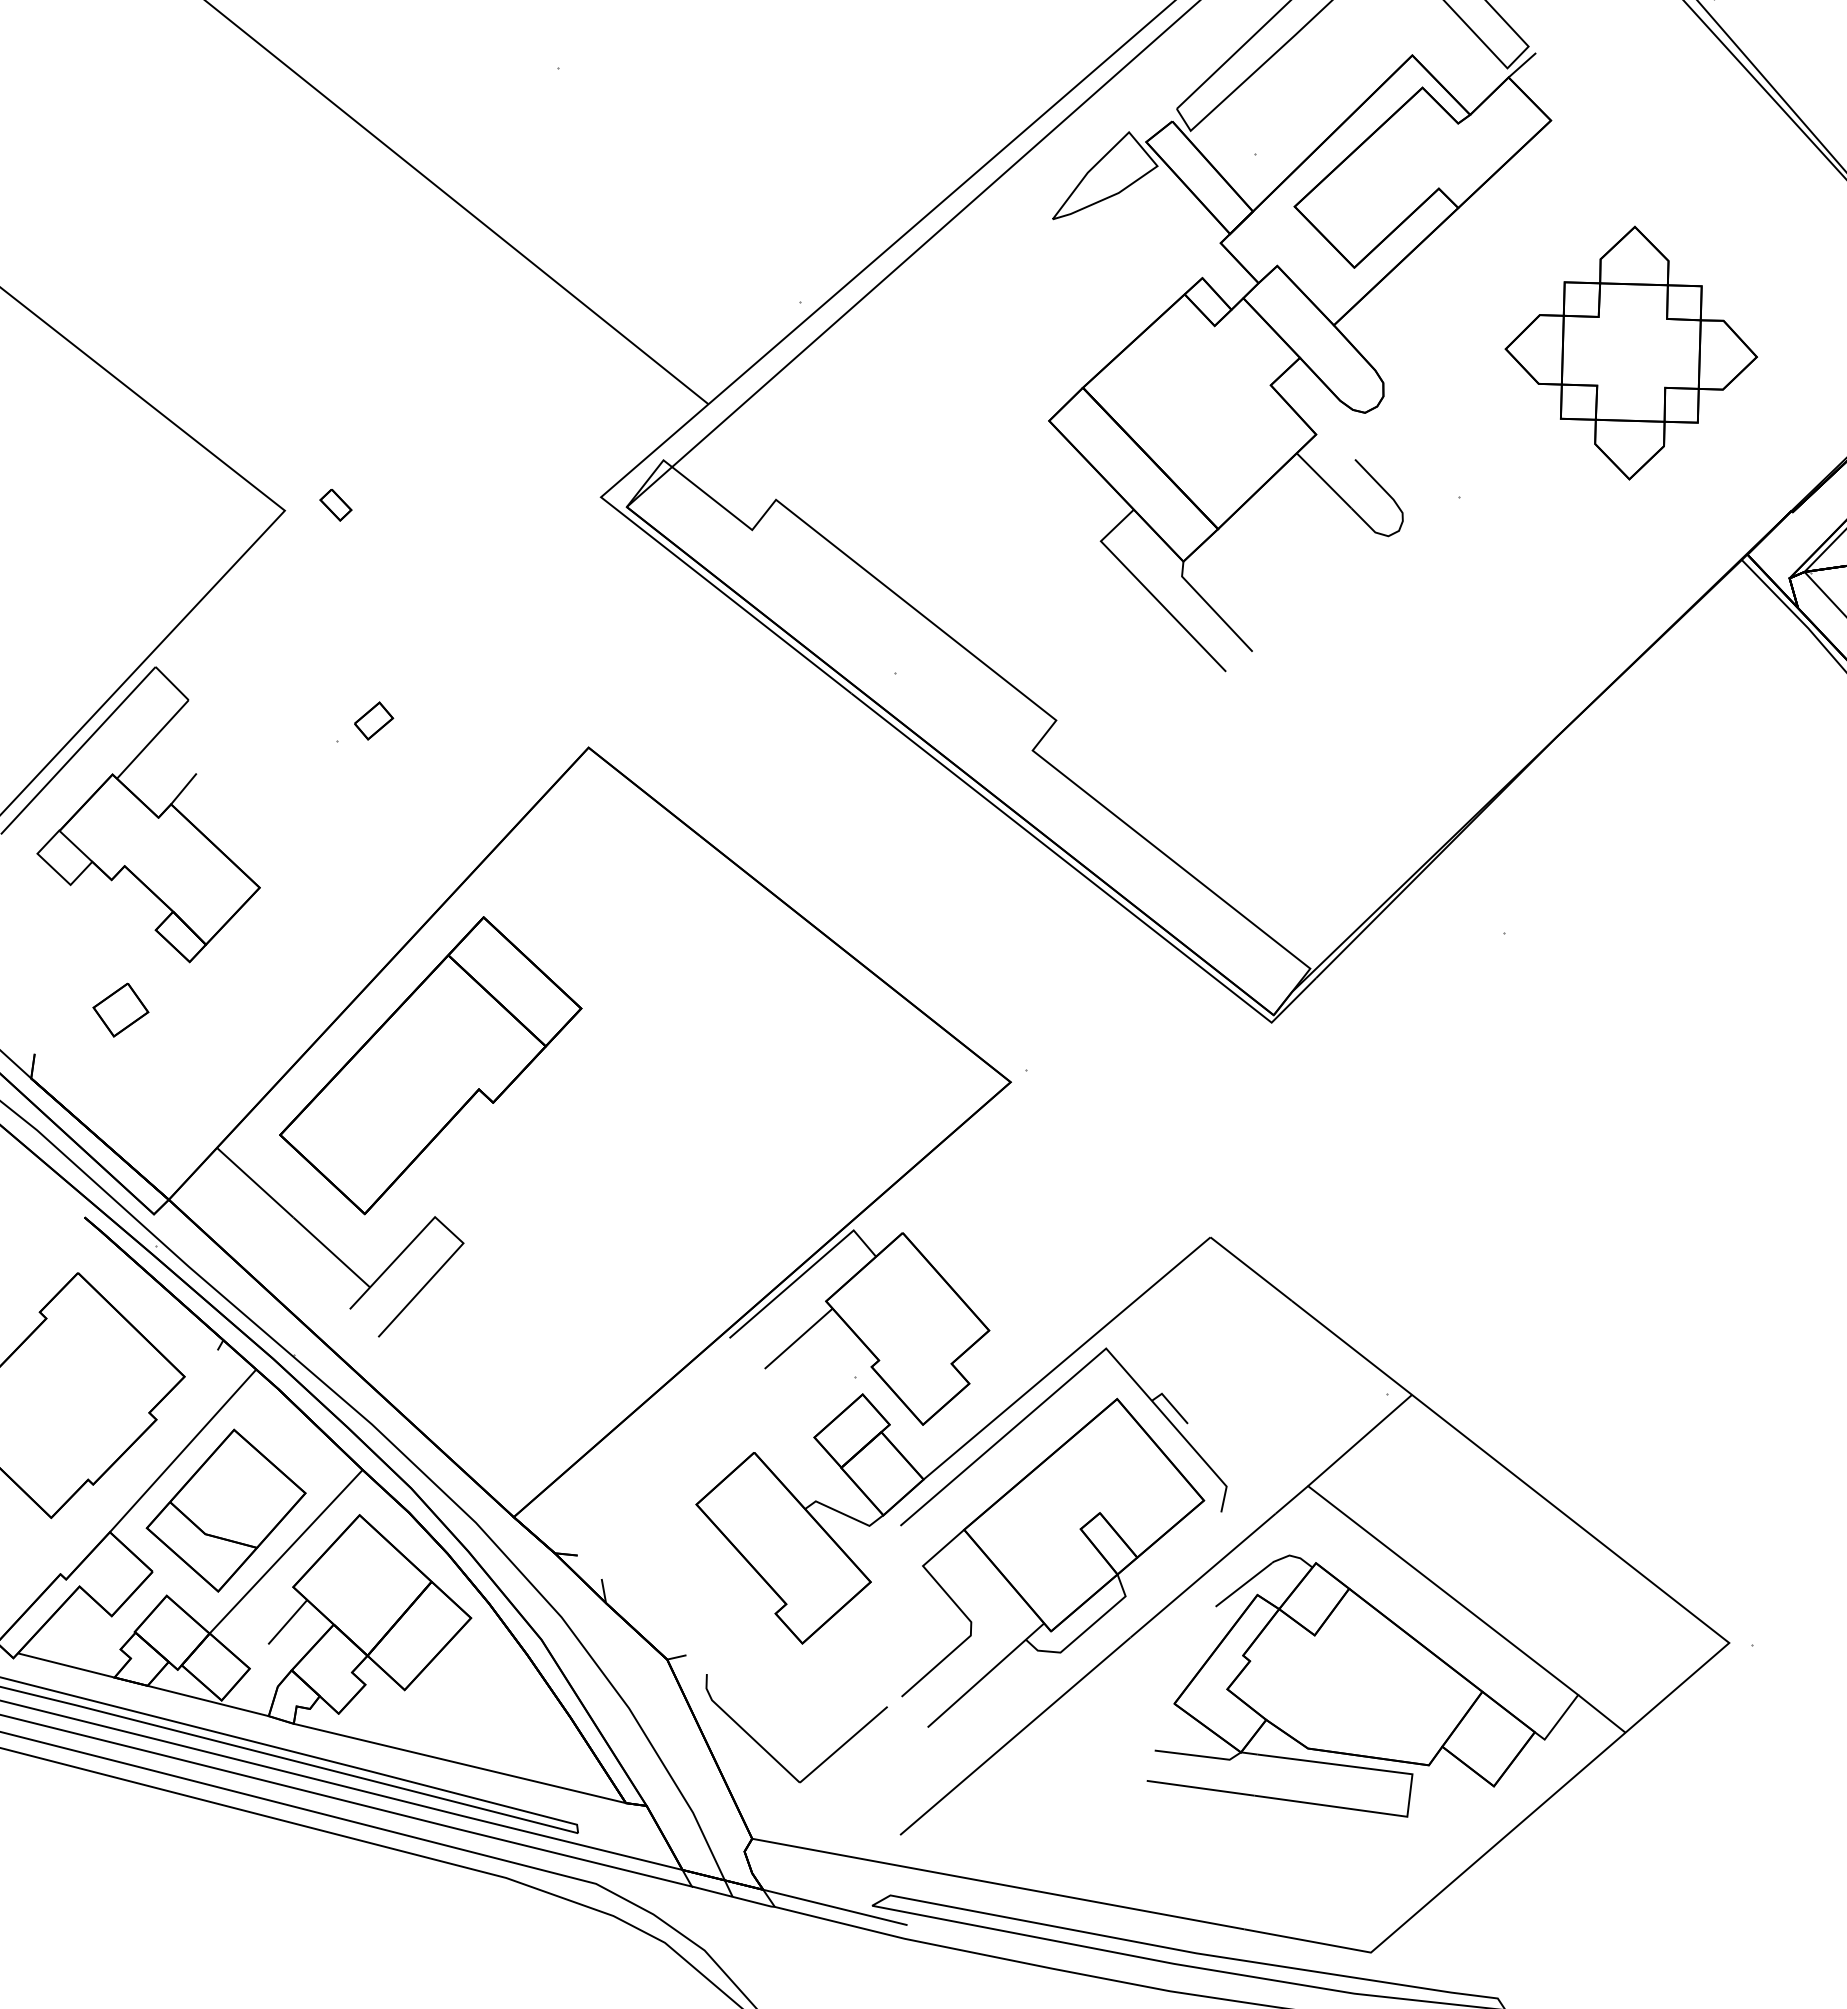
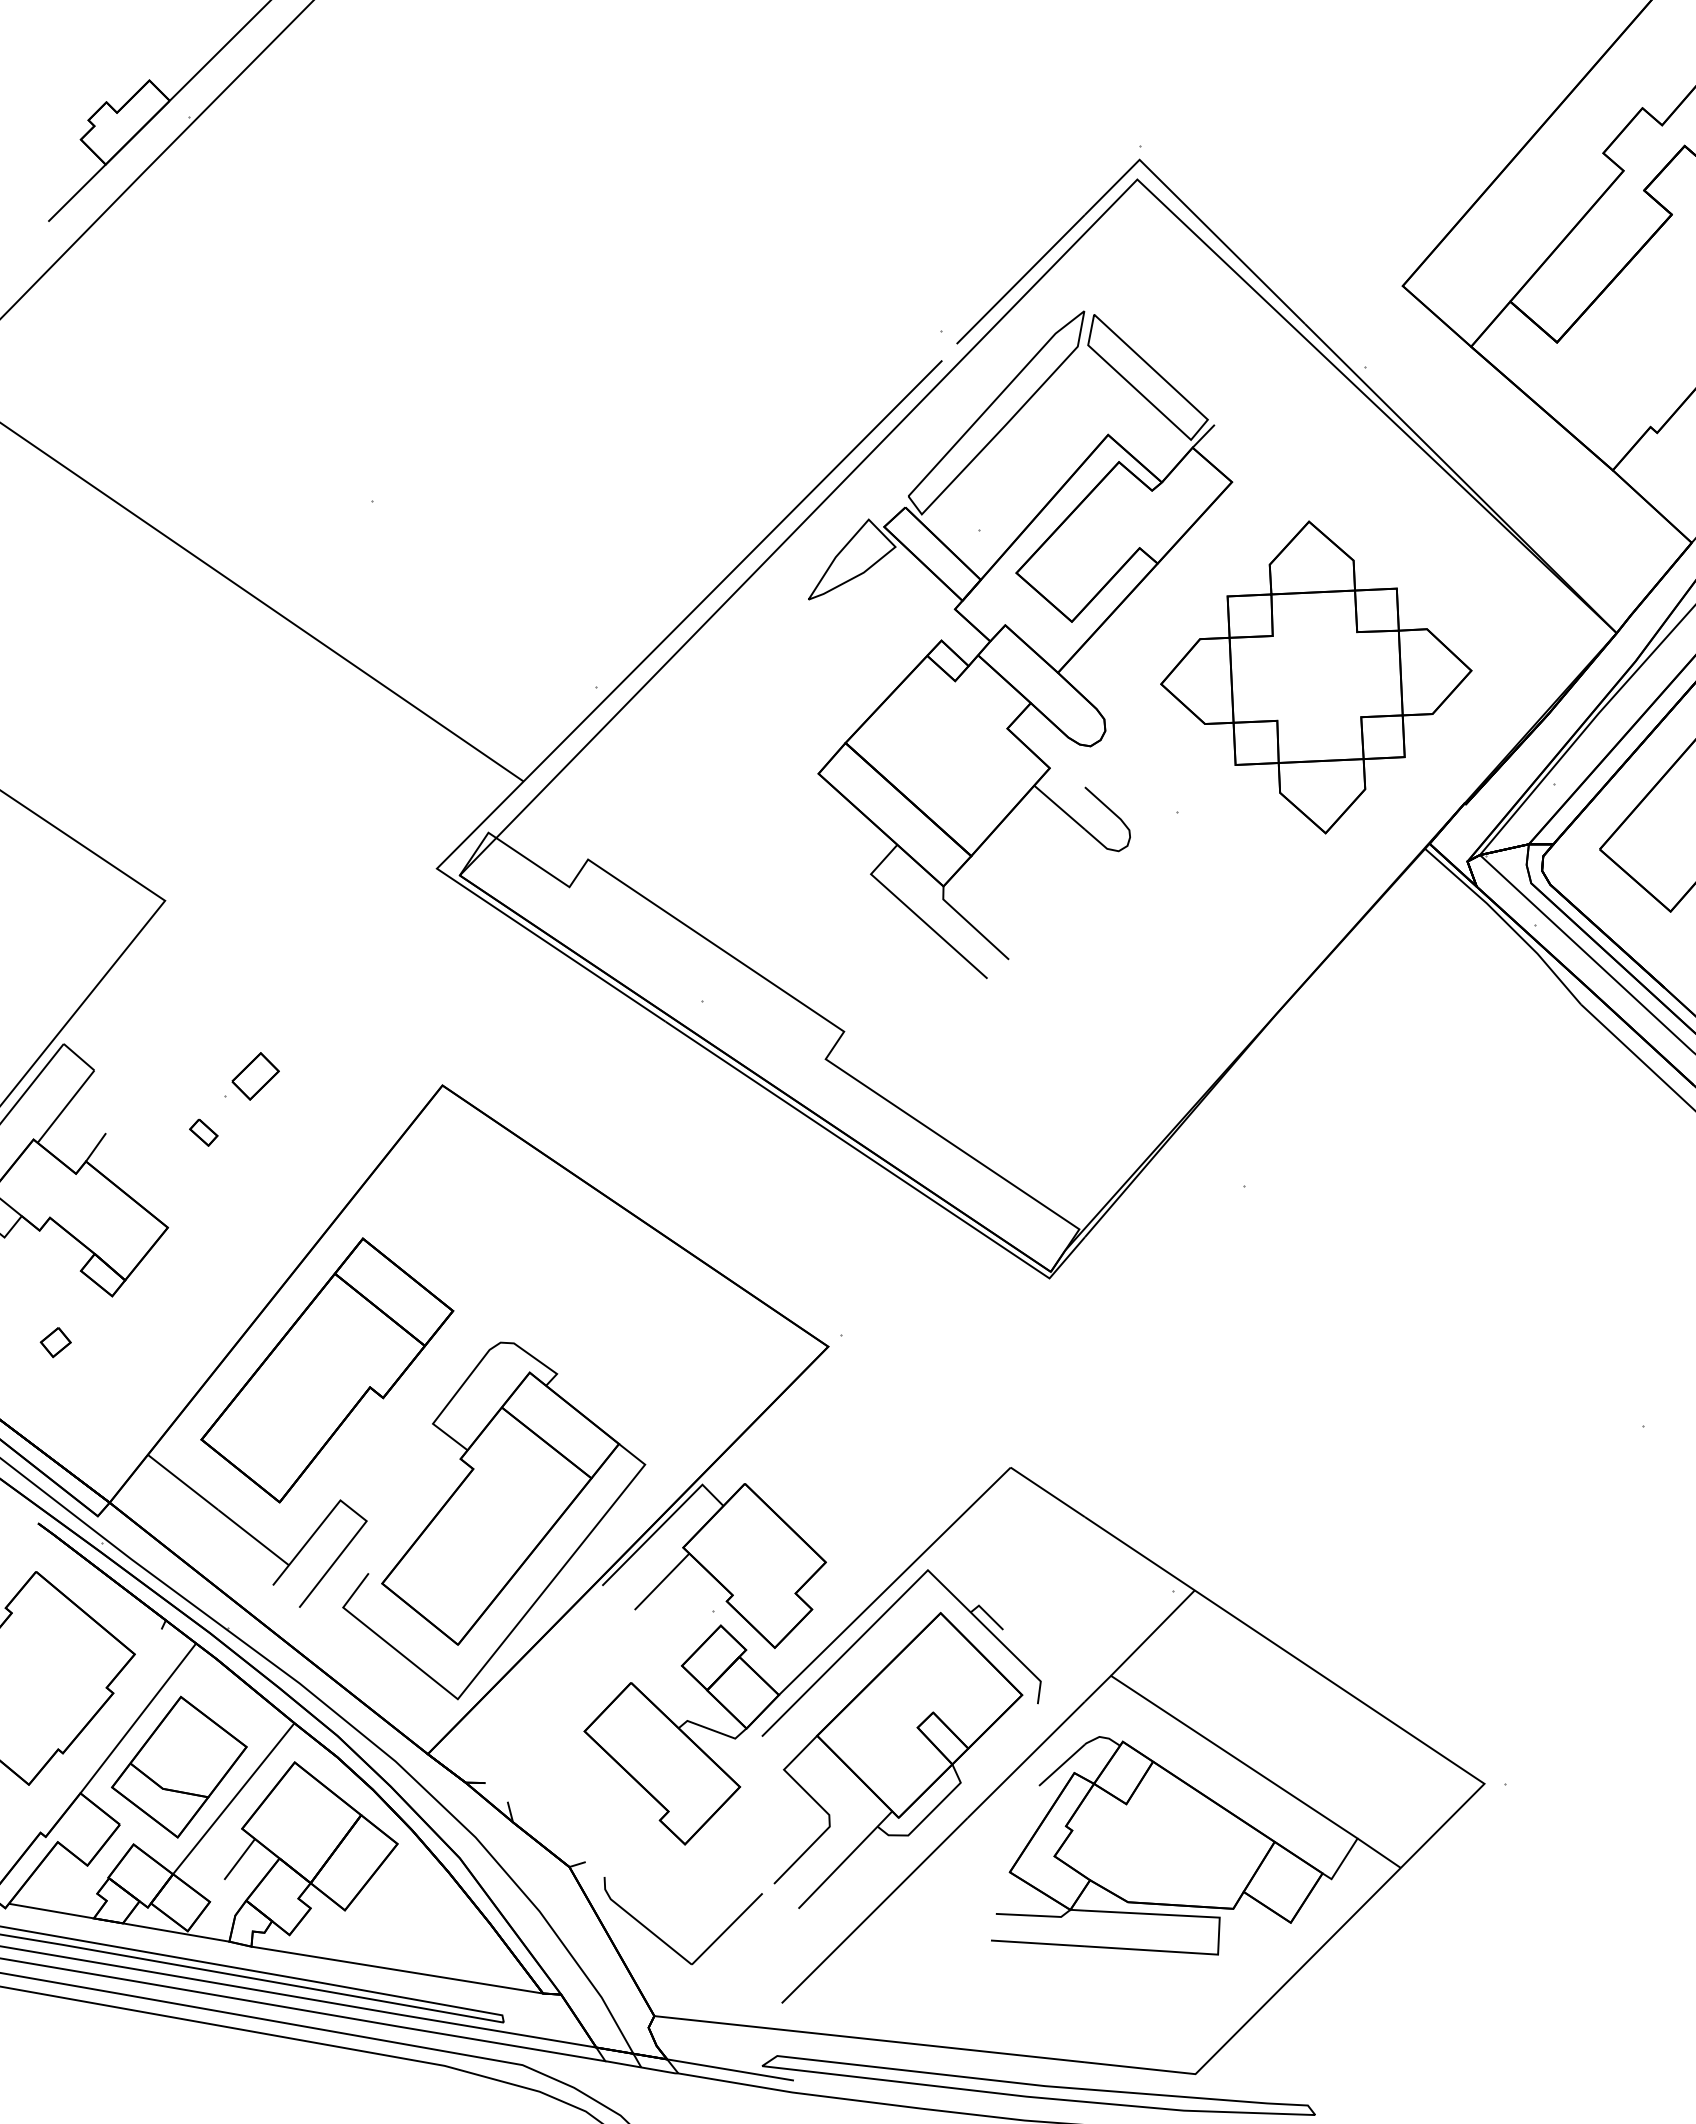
part: (1631, 353) -> (1316, 677), size x1.43
part: (335, 504) -> (203, 1132), moved
part: (373, 721) -> (255, 1076), size x1.43
part: (120, 1010) -> (55, 1342), size x0.62
part: (610, 1253) -> (494, 1520), added

